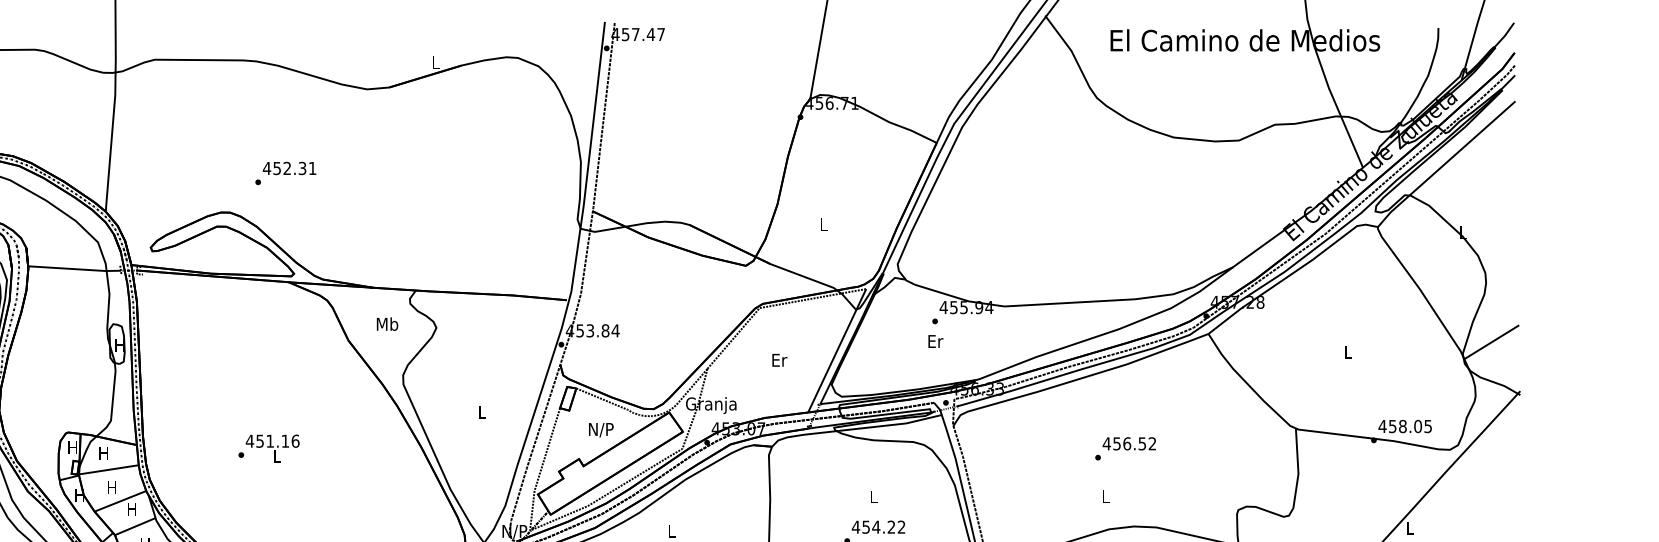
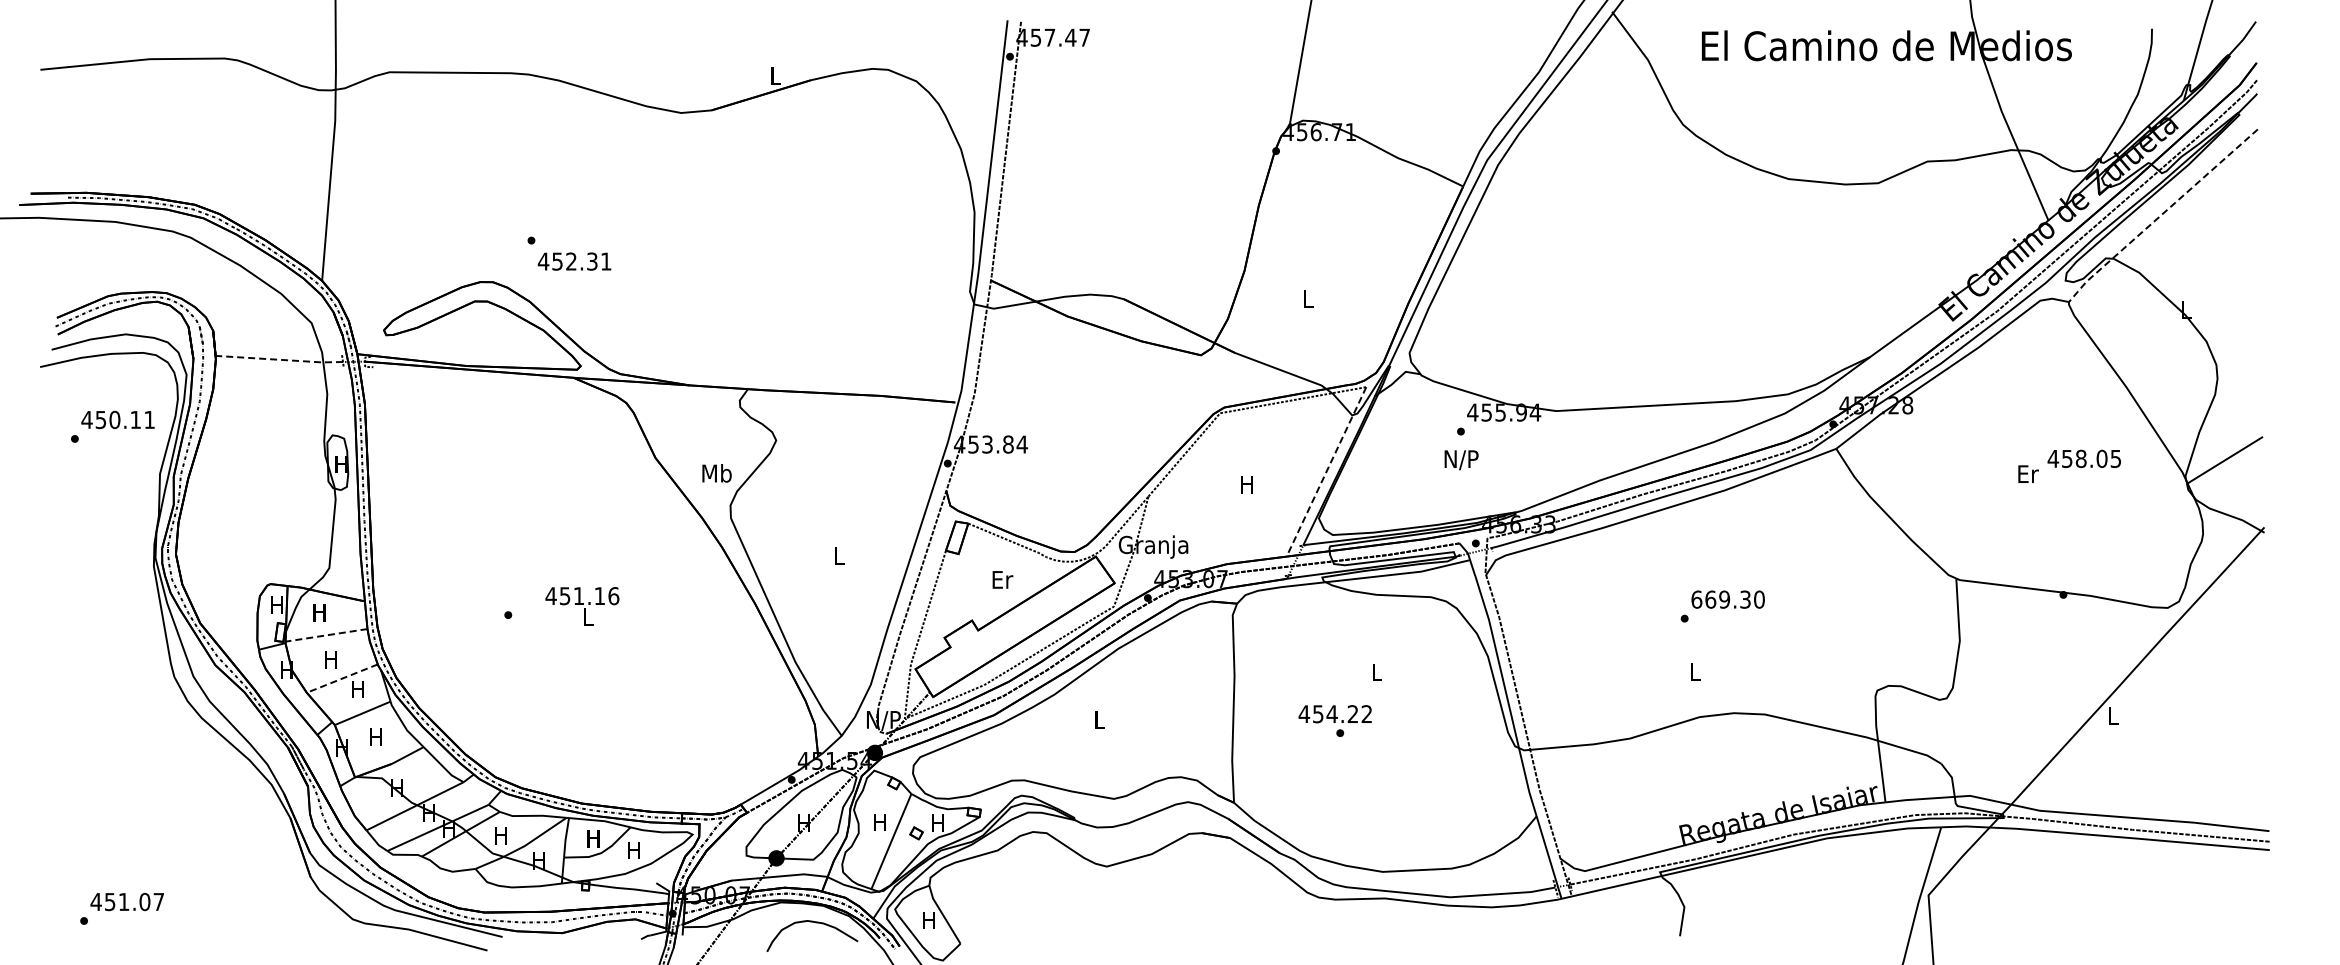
line: (1445, 163) -> (2161, 214), solid -> dashed
text: (289, 168) -> (574, 261), moved
line: (73, 268) -> (278, 359), solid -> dashed
text: (387, 324) -> (716, 473), moved
text: (935, 342) -> (1461, 460), Er -> N/P
line: (837, 351) -> (1326, 472), solid -> dashed
text: (1348, 351) -> (2028, 473), L -> Er
text: (779, 359) -> (1247, 484), Er -> H
text: (1404, 426) -> (2083, 458), moved
text: (601, 429) -> (1002, 580), N/P -> Er
text: (1129, 443) -> (1727, 599), 456.52 -> 669.30
text: (272, 448) -> (582, 606), moved
line: (108, 469) -> (326, 635), solid -> dashed
line: (119, 501) -> (341, 678), solid -> dashed
text: (877, 527) -> (1334, 714), moved

